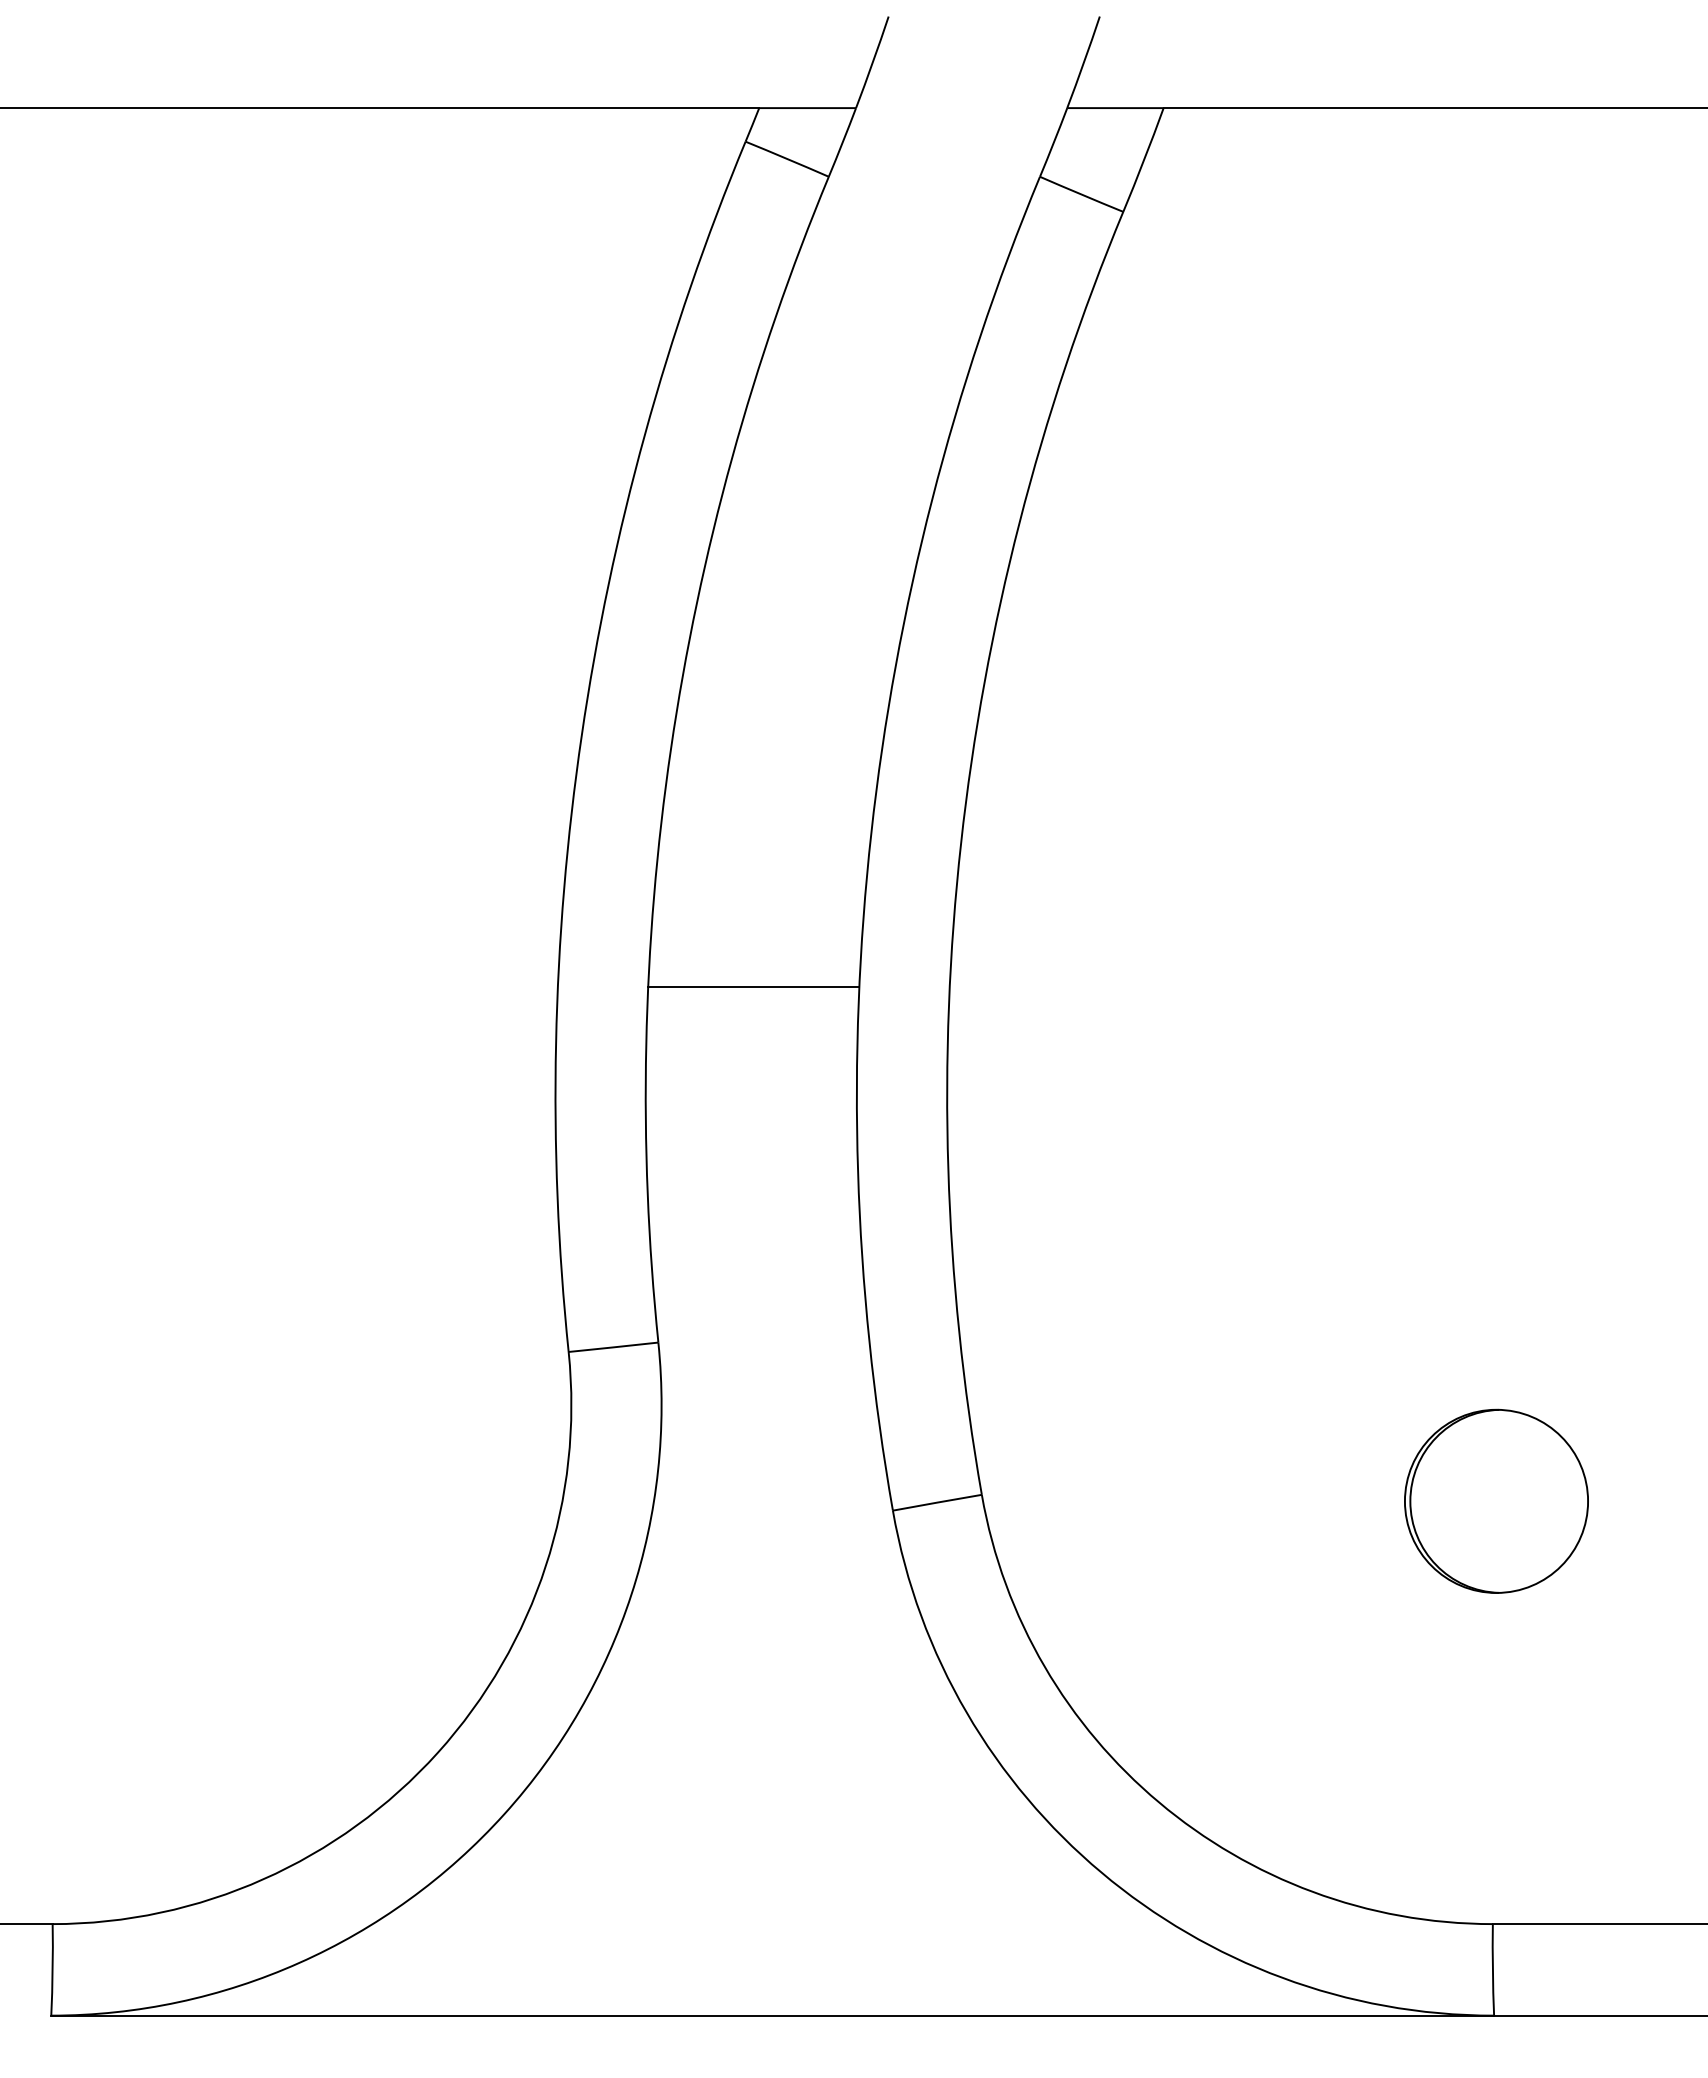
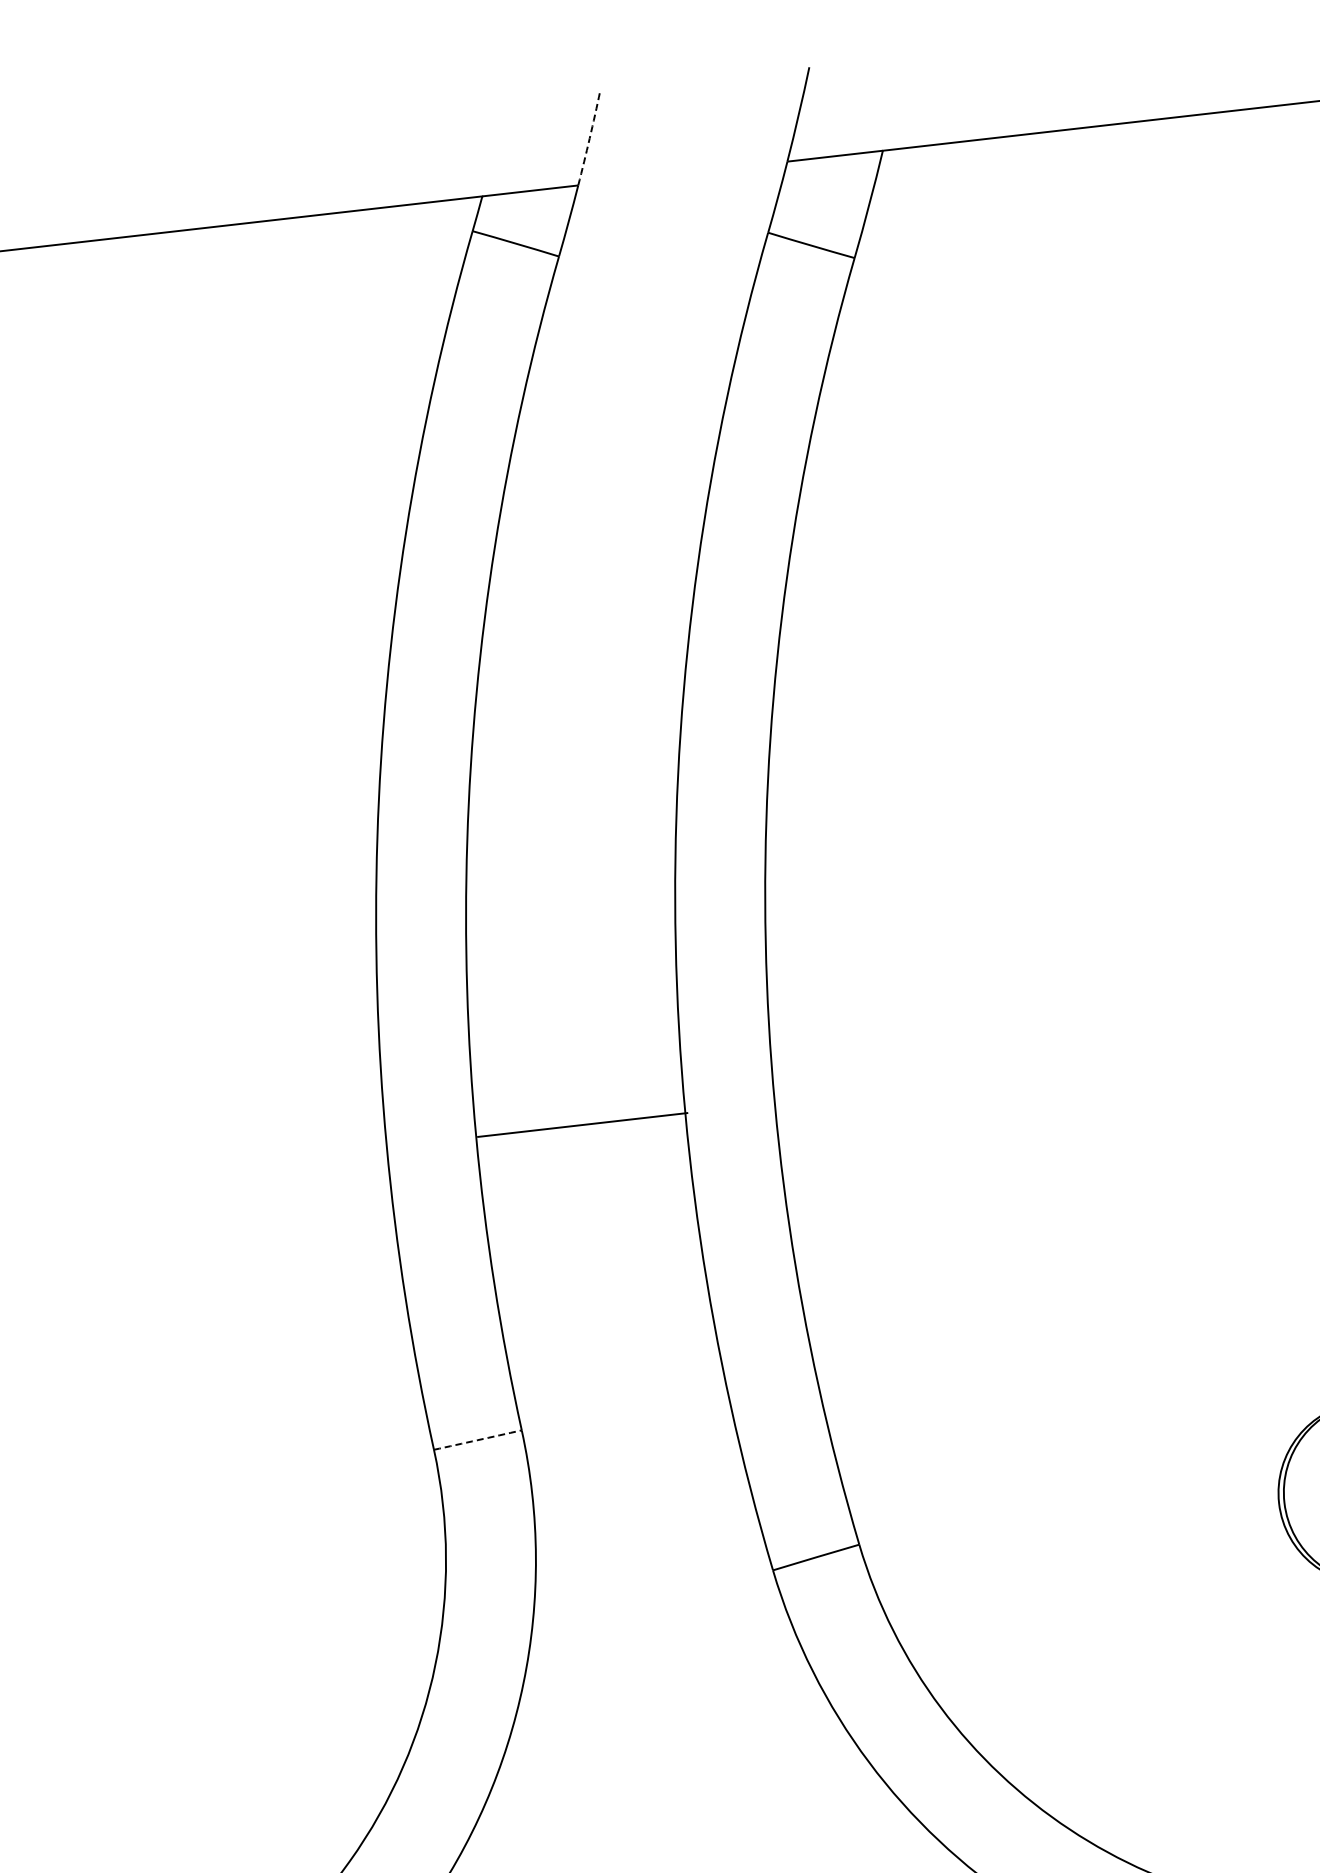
arc: (872, 62) -> (589, 138), solid -> dashed
line: (753, 987) -> (582, 1125), moved
arc: (613, 1347) -> (477, 1440), solid -> dashed

